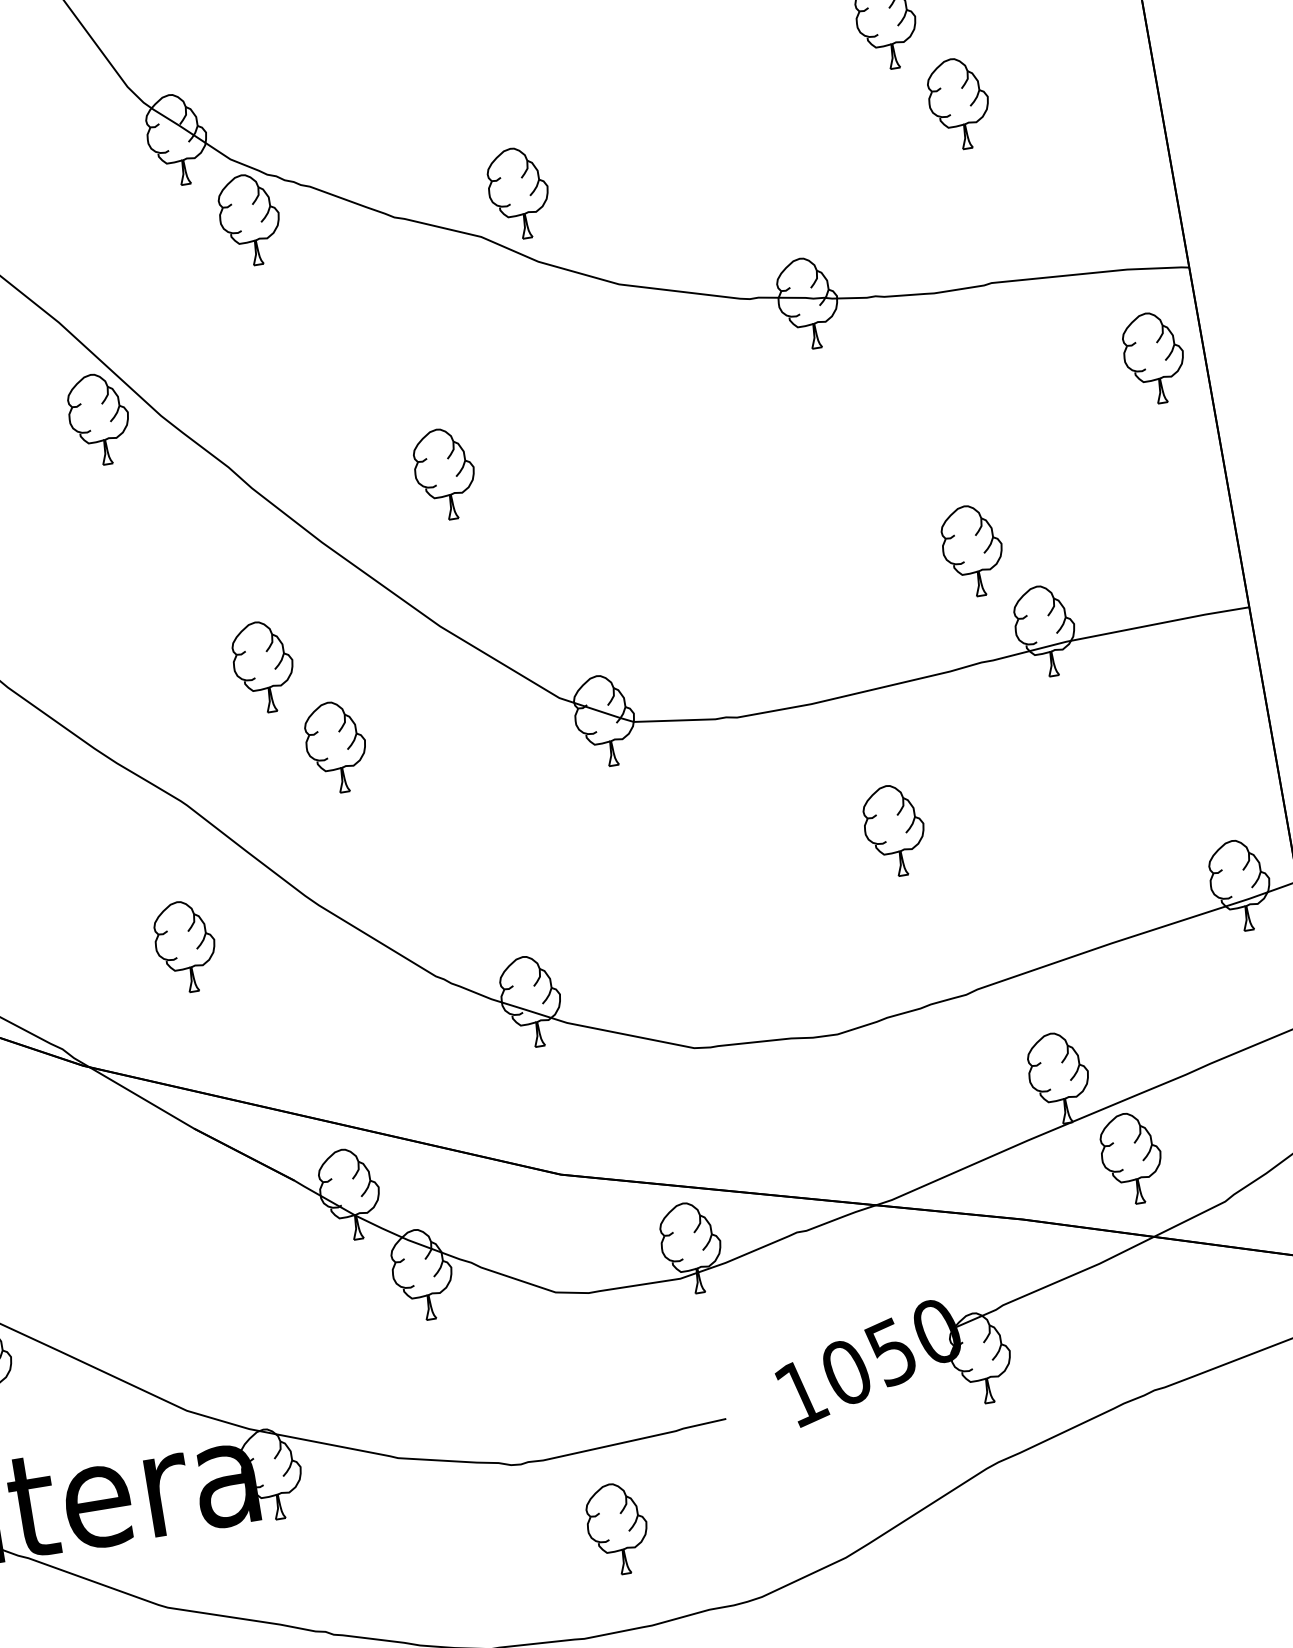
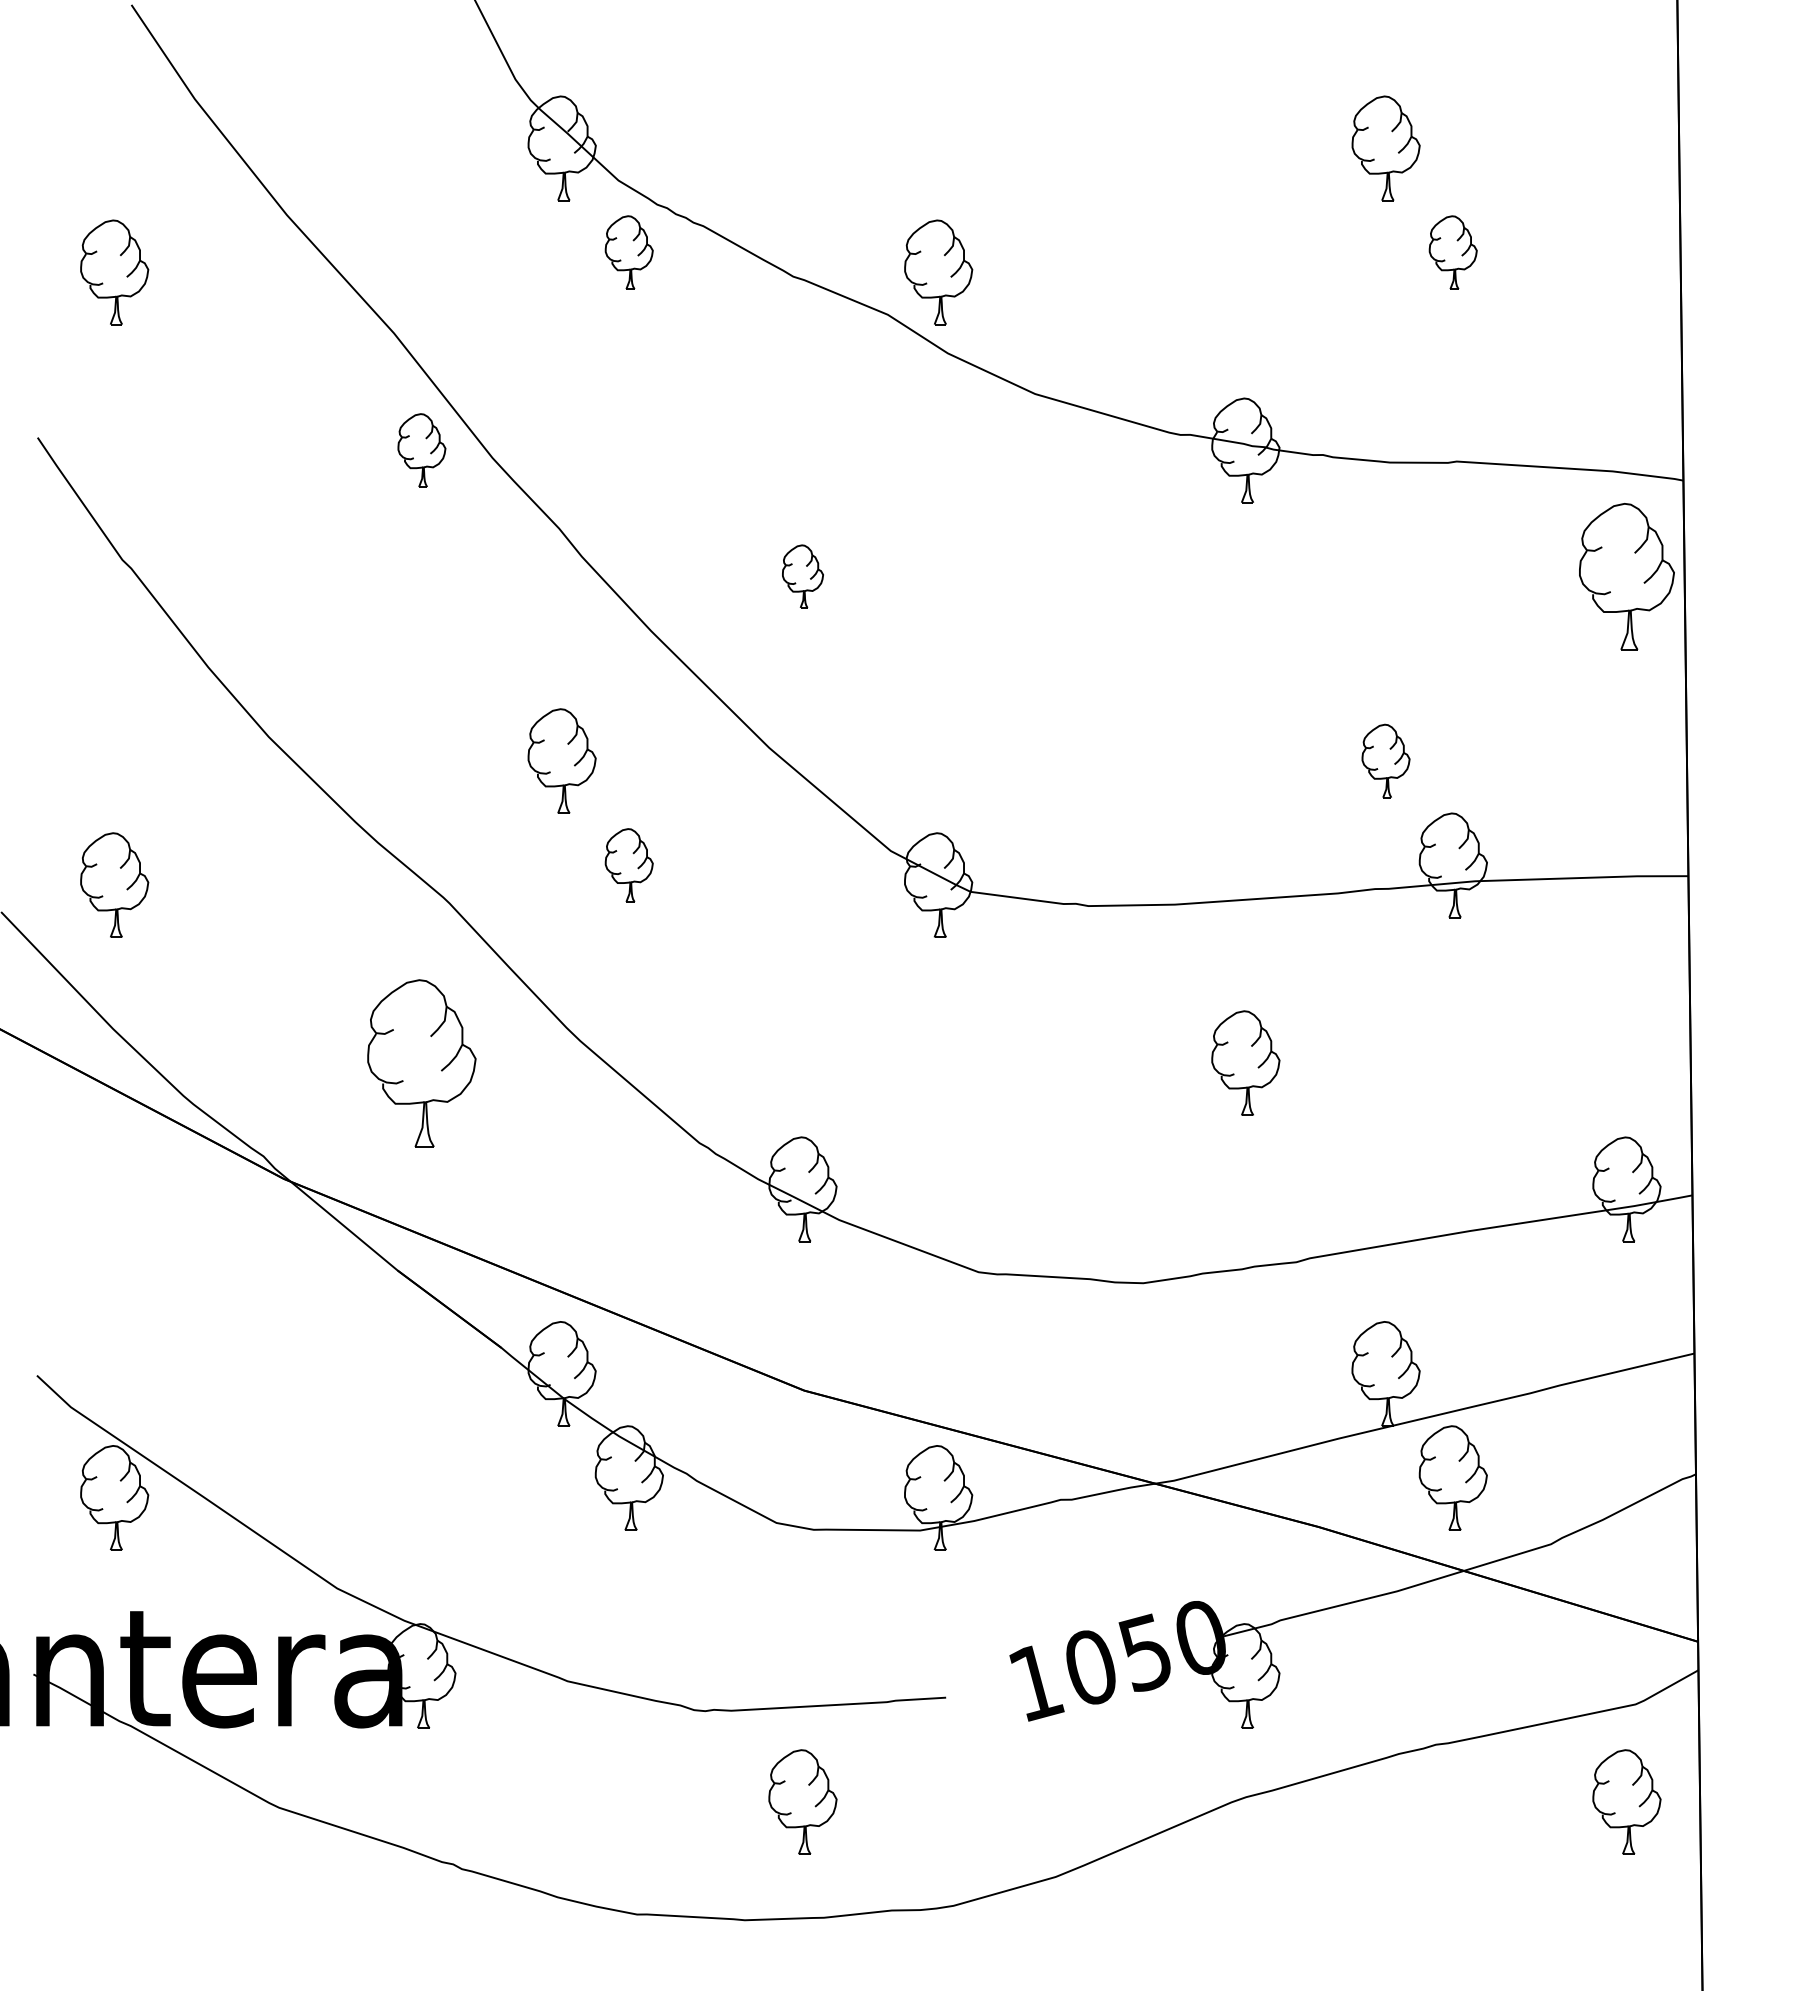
part: (958, 103) -> (1452, 252), size x0.7
part: (249, 219) -> (628, 252), size x0.7
part: (1153, 358) -> (1626, 576), size x1.4
part: (98, 419) -> (421, 450), size x0.7
part: (444, 474) -> (802, 576), size x0.6
part: (972, 550) -> (1385, 760), size x0.7
part: (335, 747) -> (628, 865), size x0.7
part: (185, 946) -> (421, 1062), size x1.6

